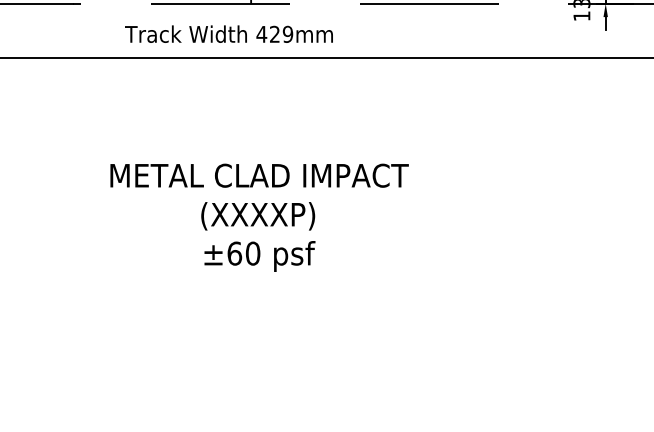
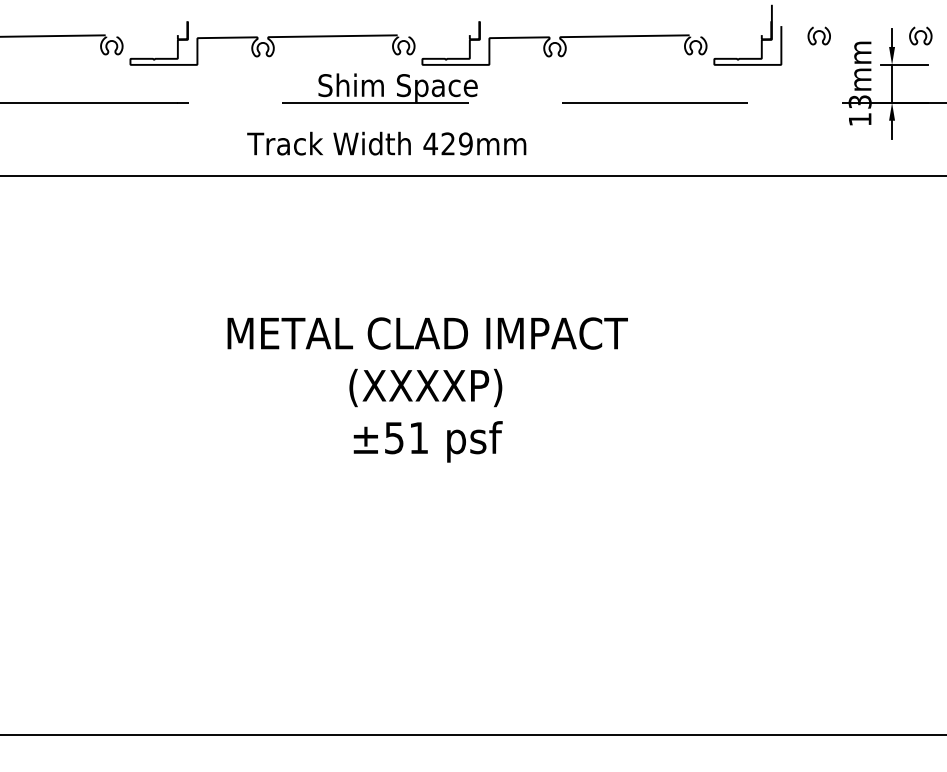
text: (243, 253) -> (406, 437), ±60 -> ±51

